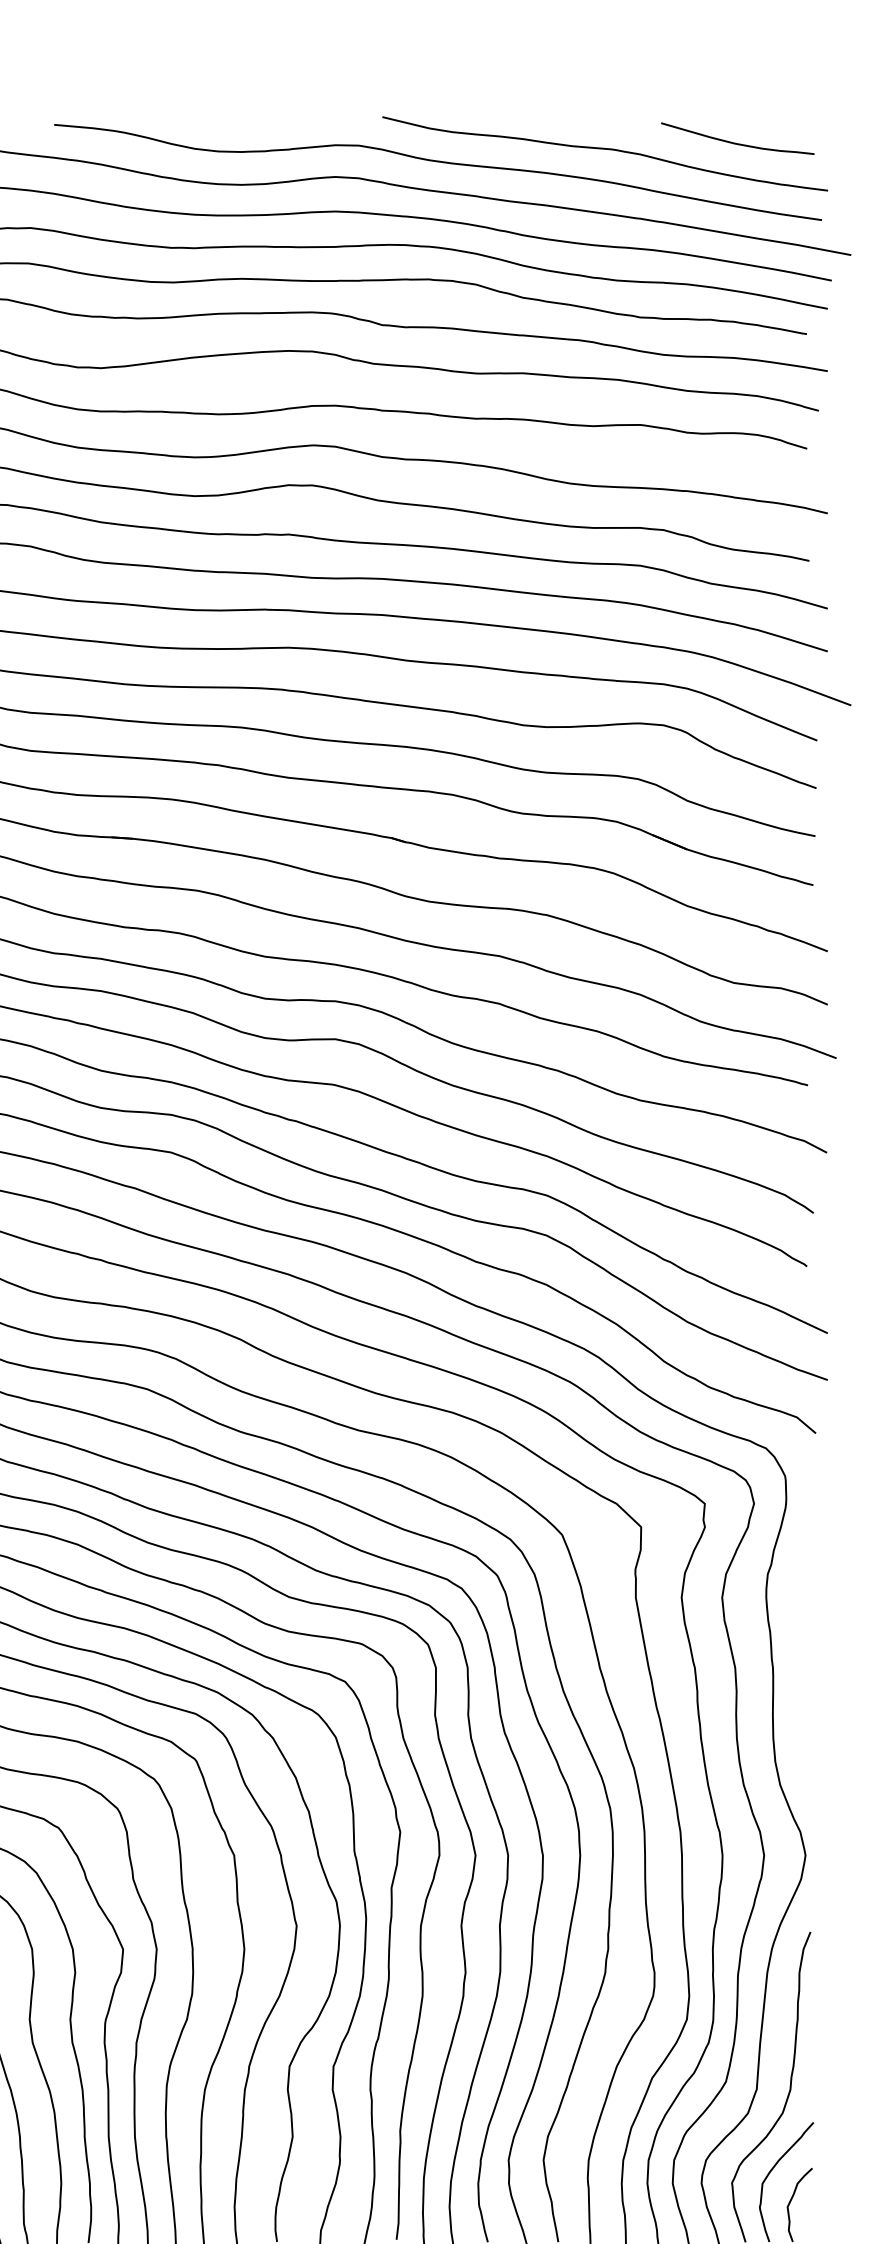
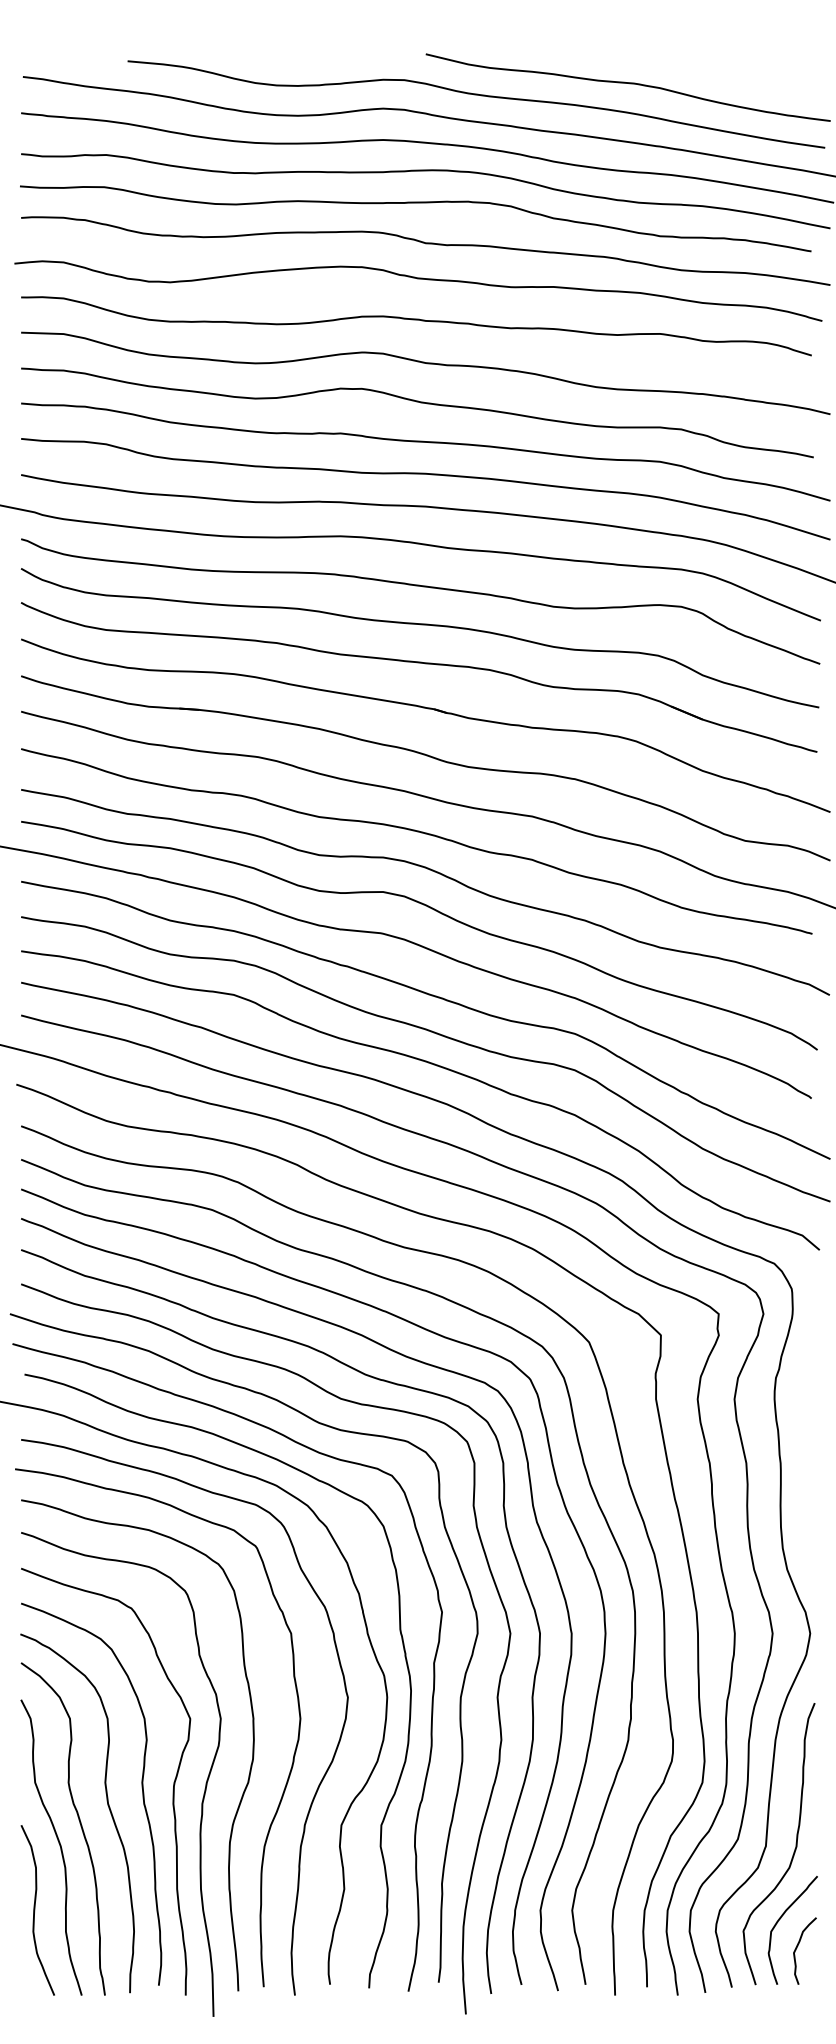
curve: (737, 142) -> (748, 77), removed

